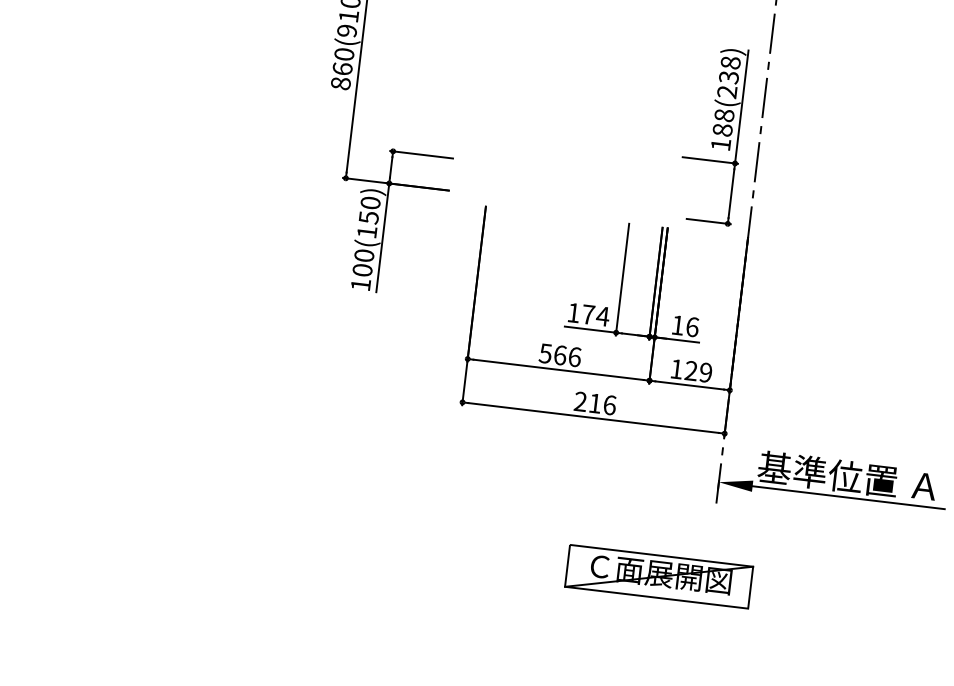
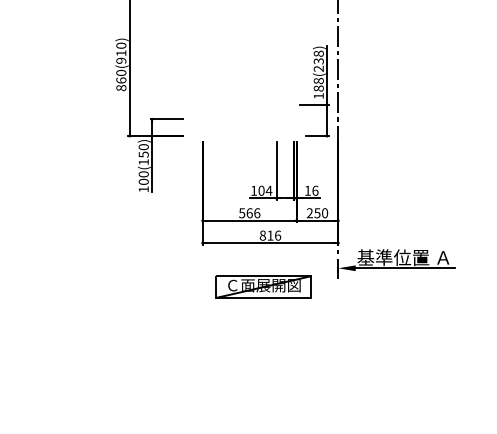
text: (588, 314) -> (261, 190), 174 -> 104
text: (689, 371) -> (316, 213), 129 -> 250
text: (579, 401) -> (262, 235), 216 -> 816
part: (659, 575) -> (263, 286), moved

